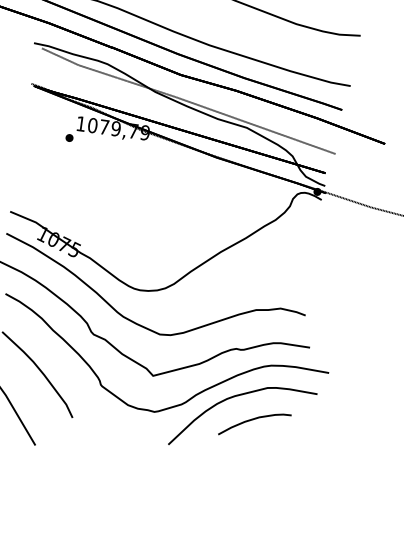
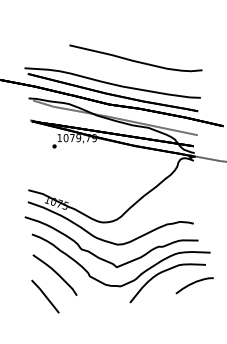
curve: (254, 420) -> (194, 283), moved

